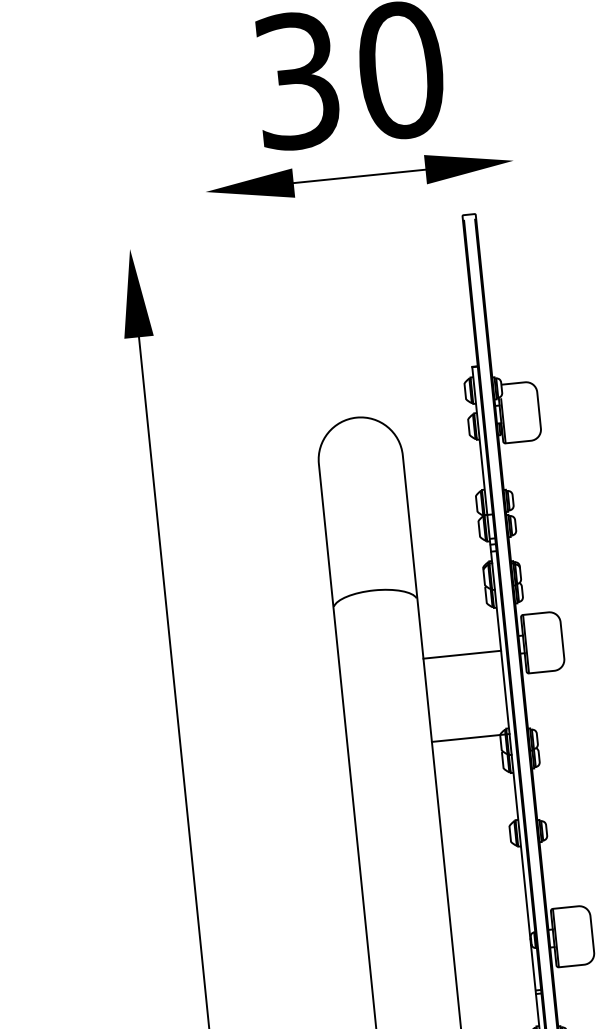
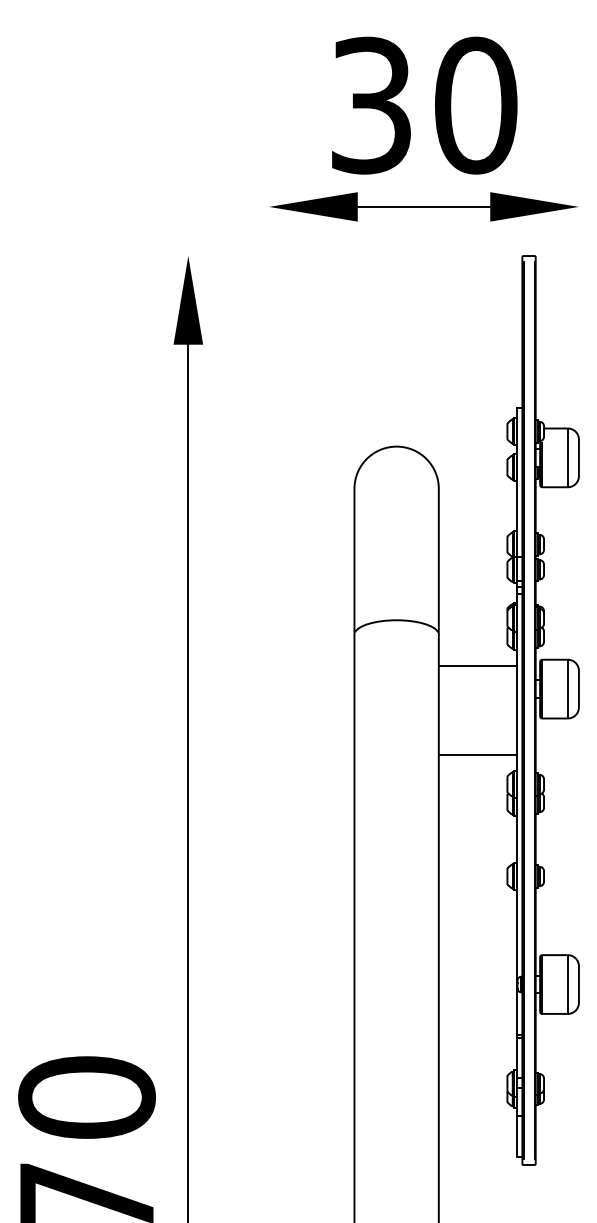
line: (527, 411) -> (567, 457), added
line: (551, 642) -> (567, 689), added
line: (461, 655) -> (477, 666), moved
line: (470, 737) -> (477, 754), moved
line: (580, 935) -> (567, 984), added

